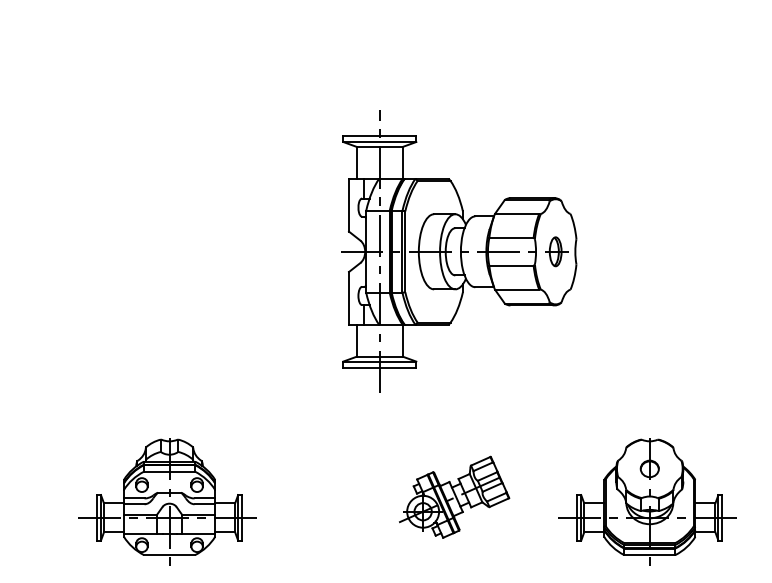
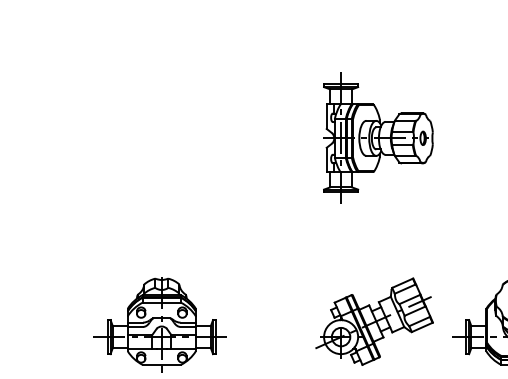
part: (459, 251) -> (378, 138), size x0.62
part: (454, 497) -> (374, 321), size x1.43

